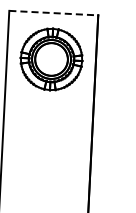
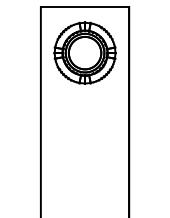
line: (54, 13) -> (85, 7), dashed -> solid

